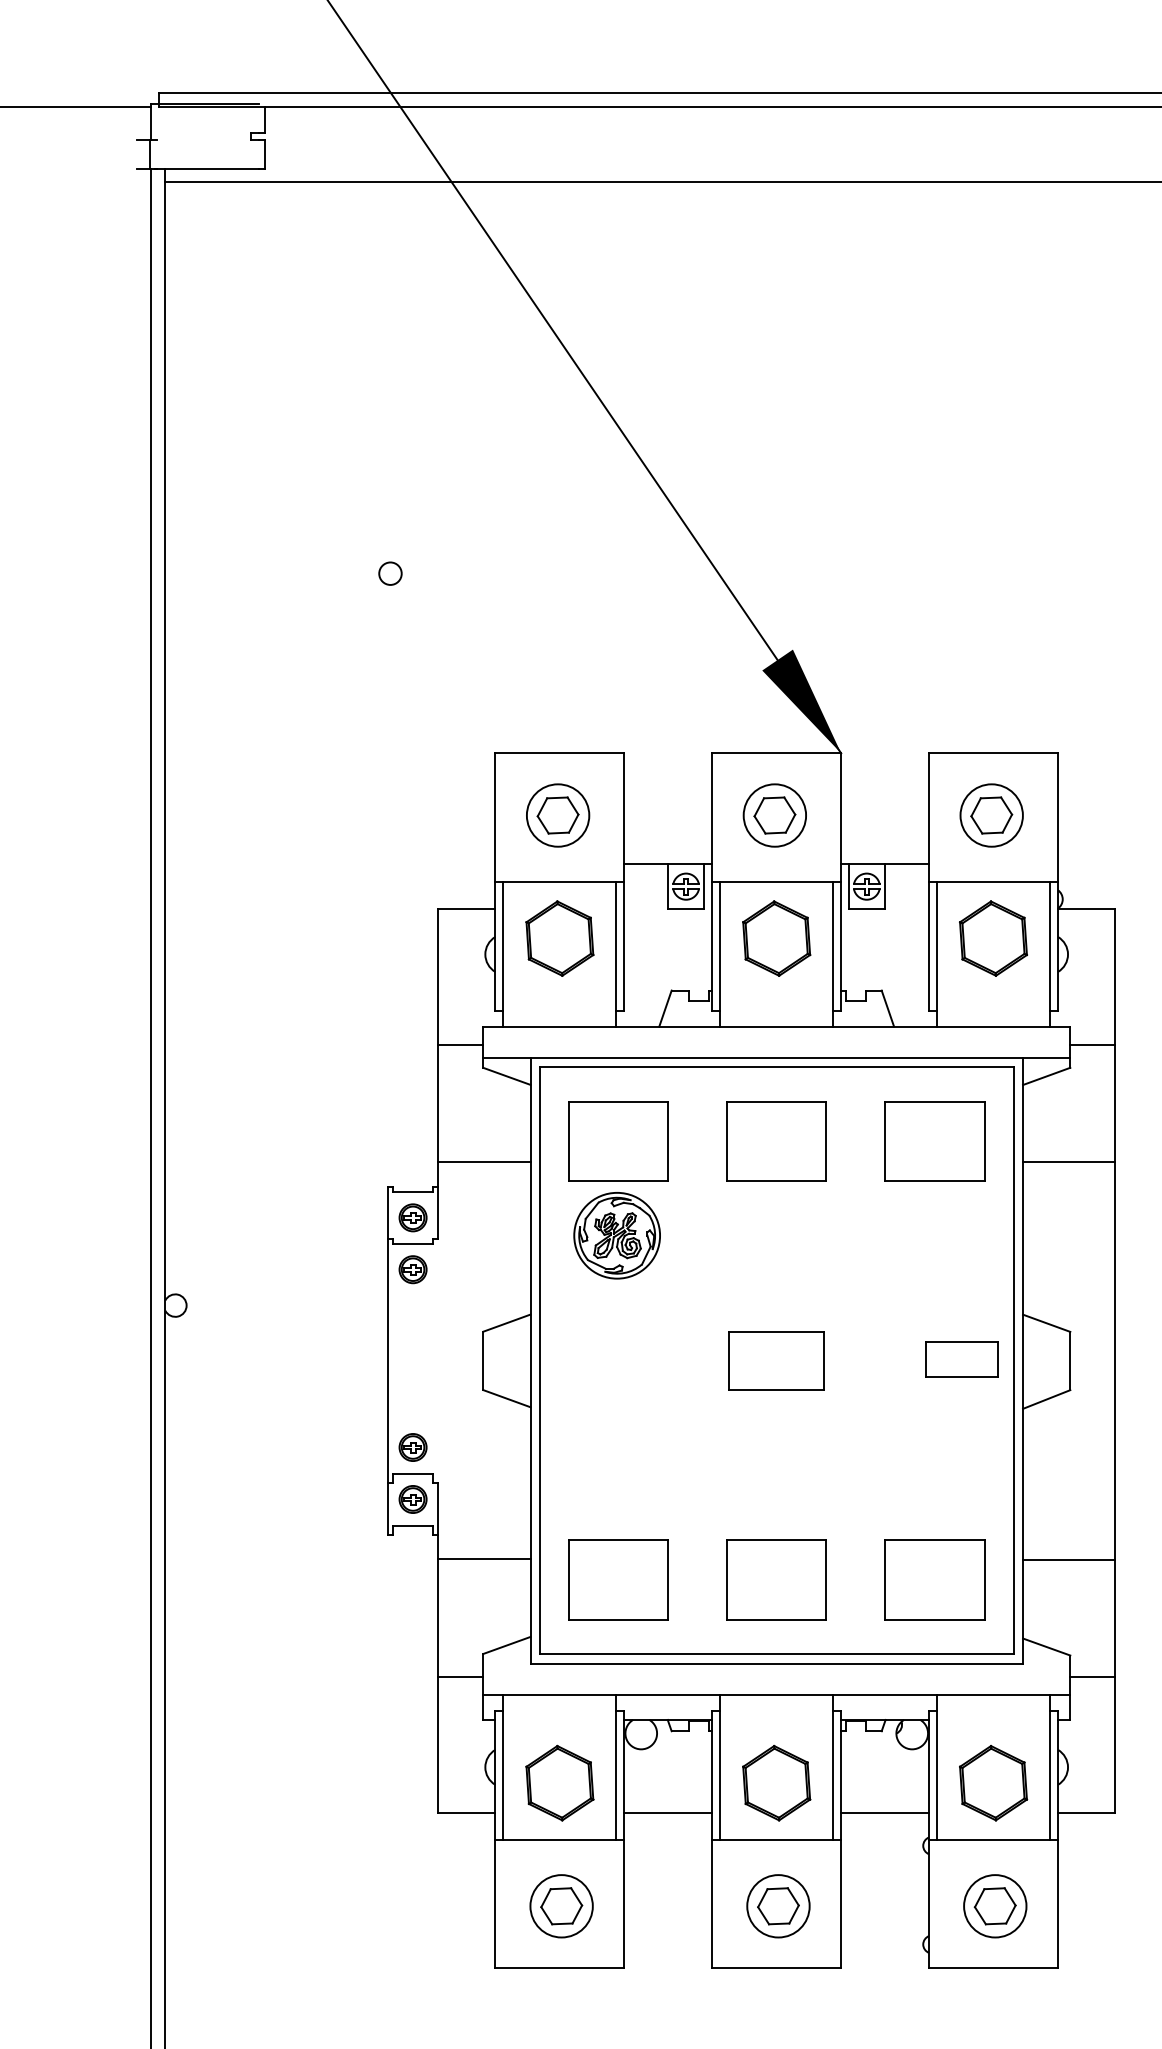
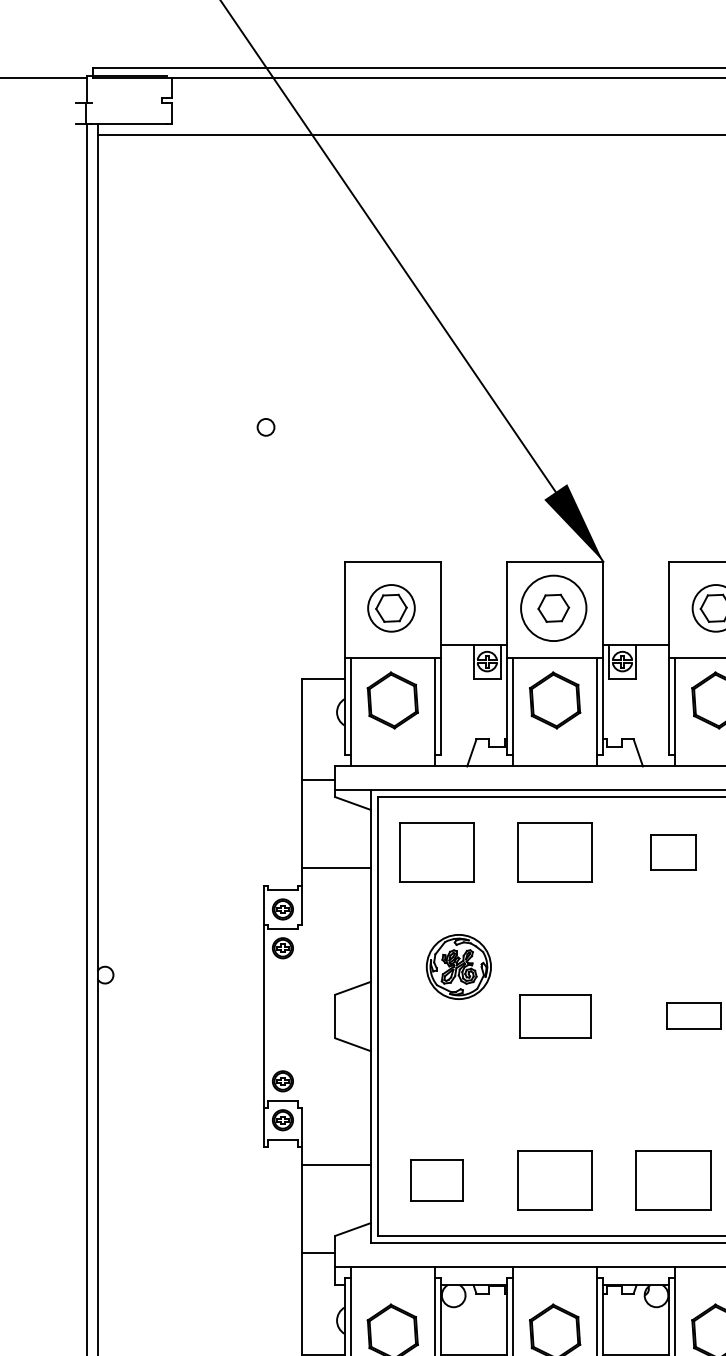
circle: (774, 815) -> (553, 608), size x1.4
part: (934, 1141) -> (673, 852), size x0.6
part: (616, 1235) -> (458, 966), moved
part: (618, 1579) -> (436, 1180), size x0.7

